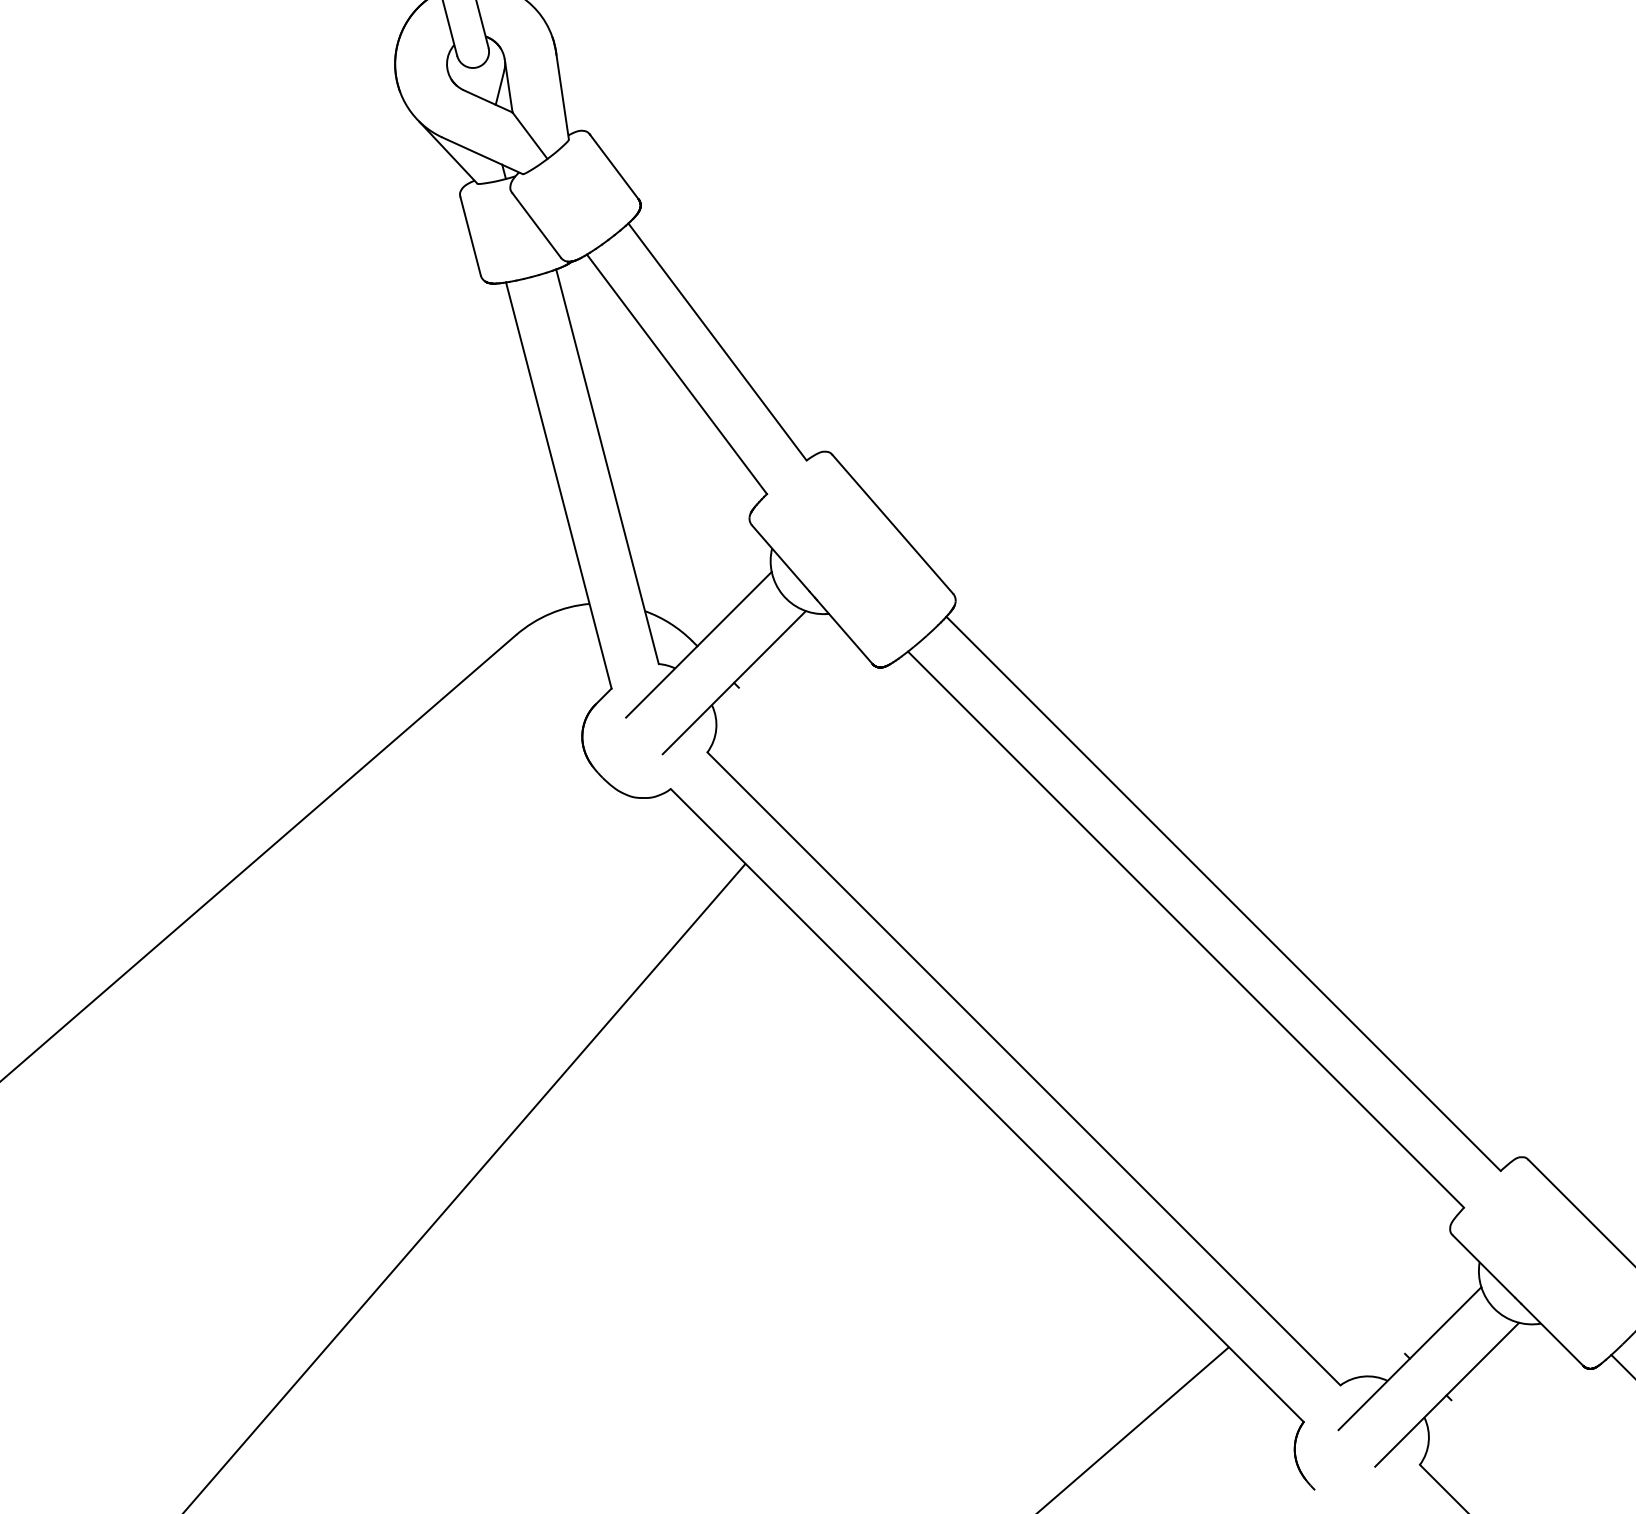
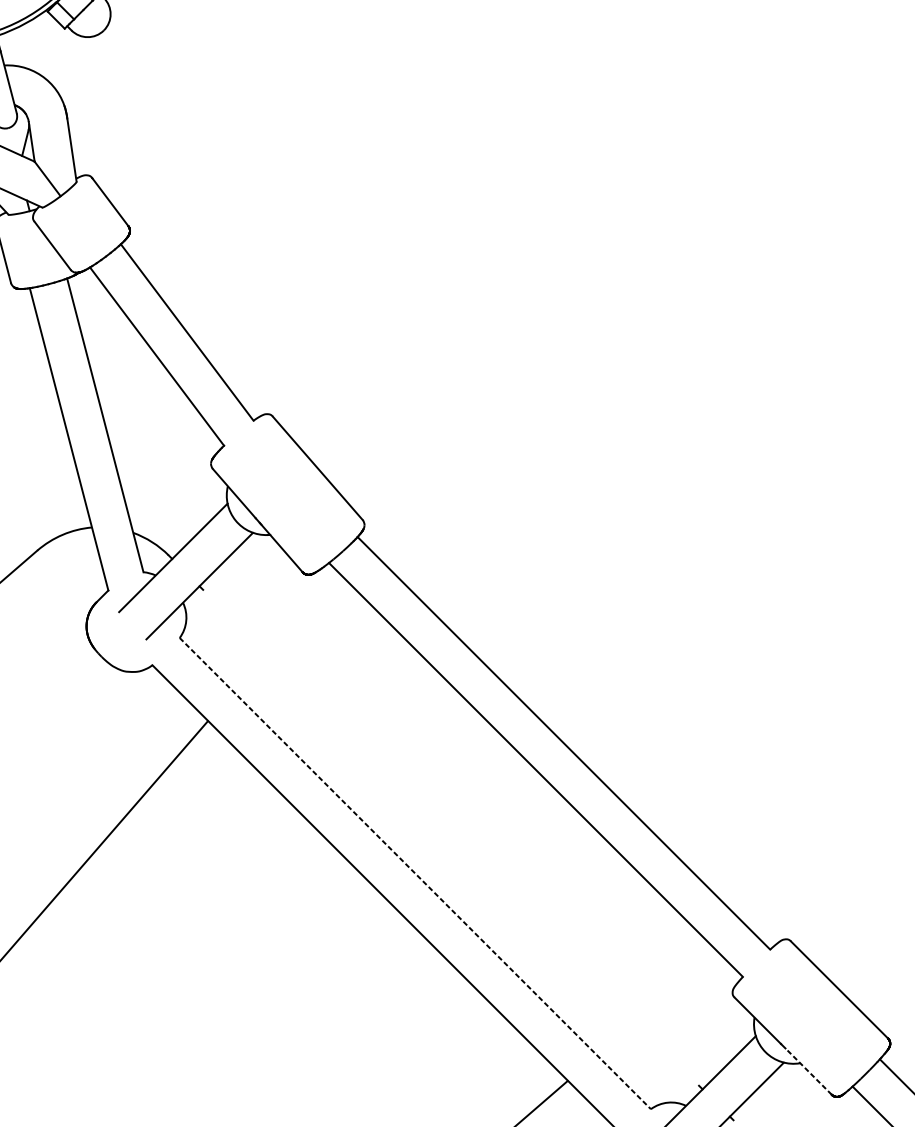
line: (1023, 1068) -> (415, 873), solid -> dashed
line: (1552, 1334) -> (808, 1071), solid -> dashed

